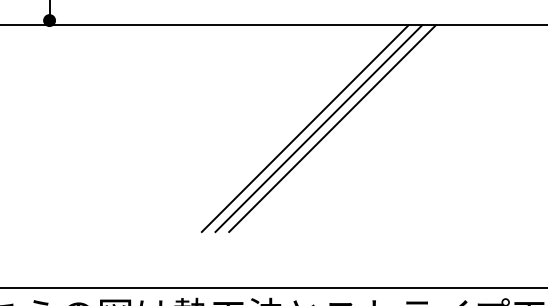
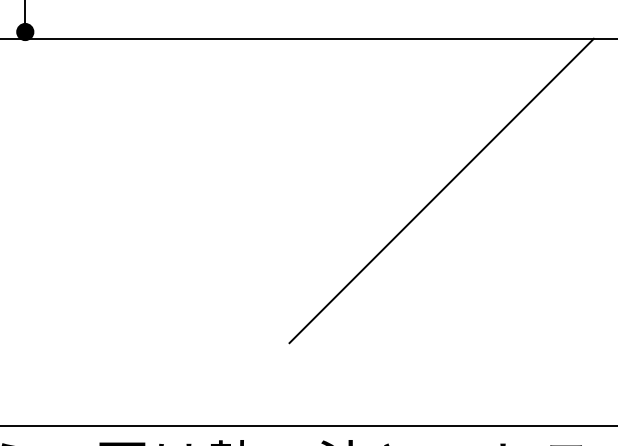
line: (304, 128) -> (400, 190), removed
line: (318, 128) -> (420, 190), removed

